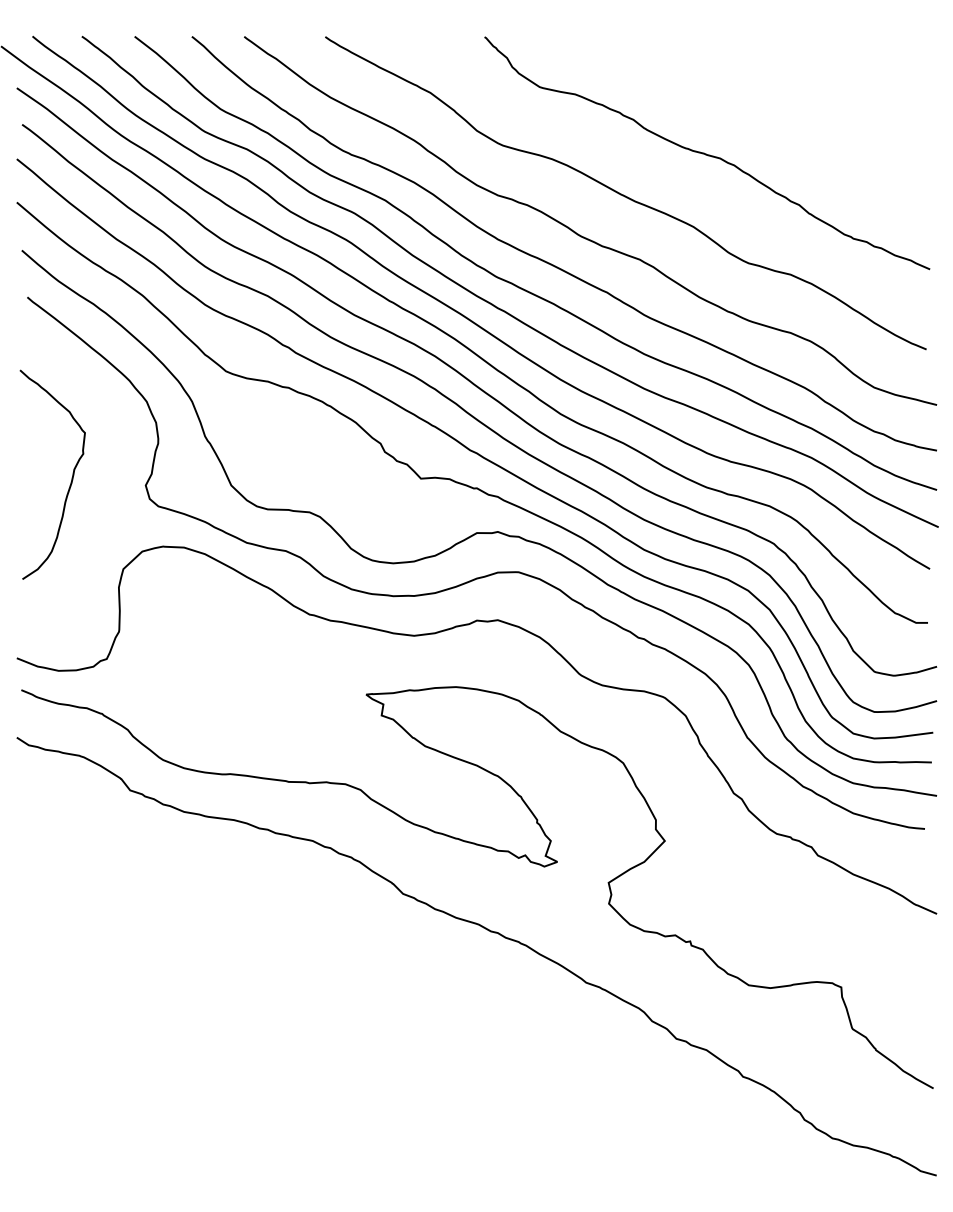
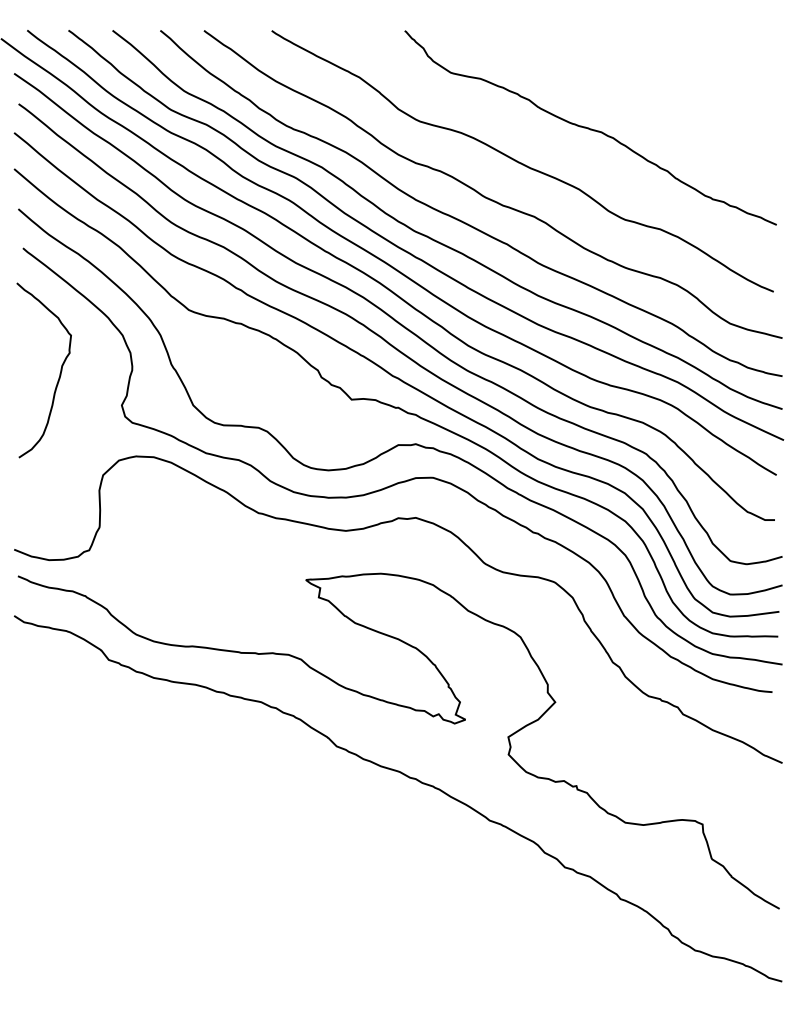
curve: (71, 478) -> (59, 373), moved

